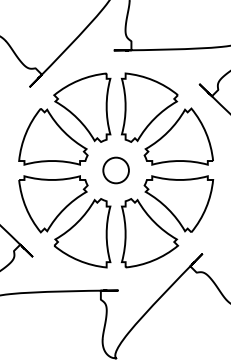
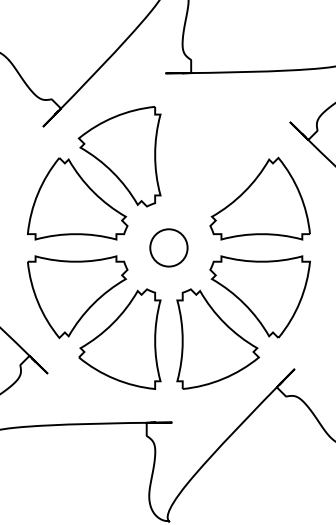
curve: (157, 114) -> (229, 166), removed

